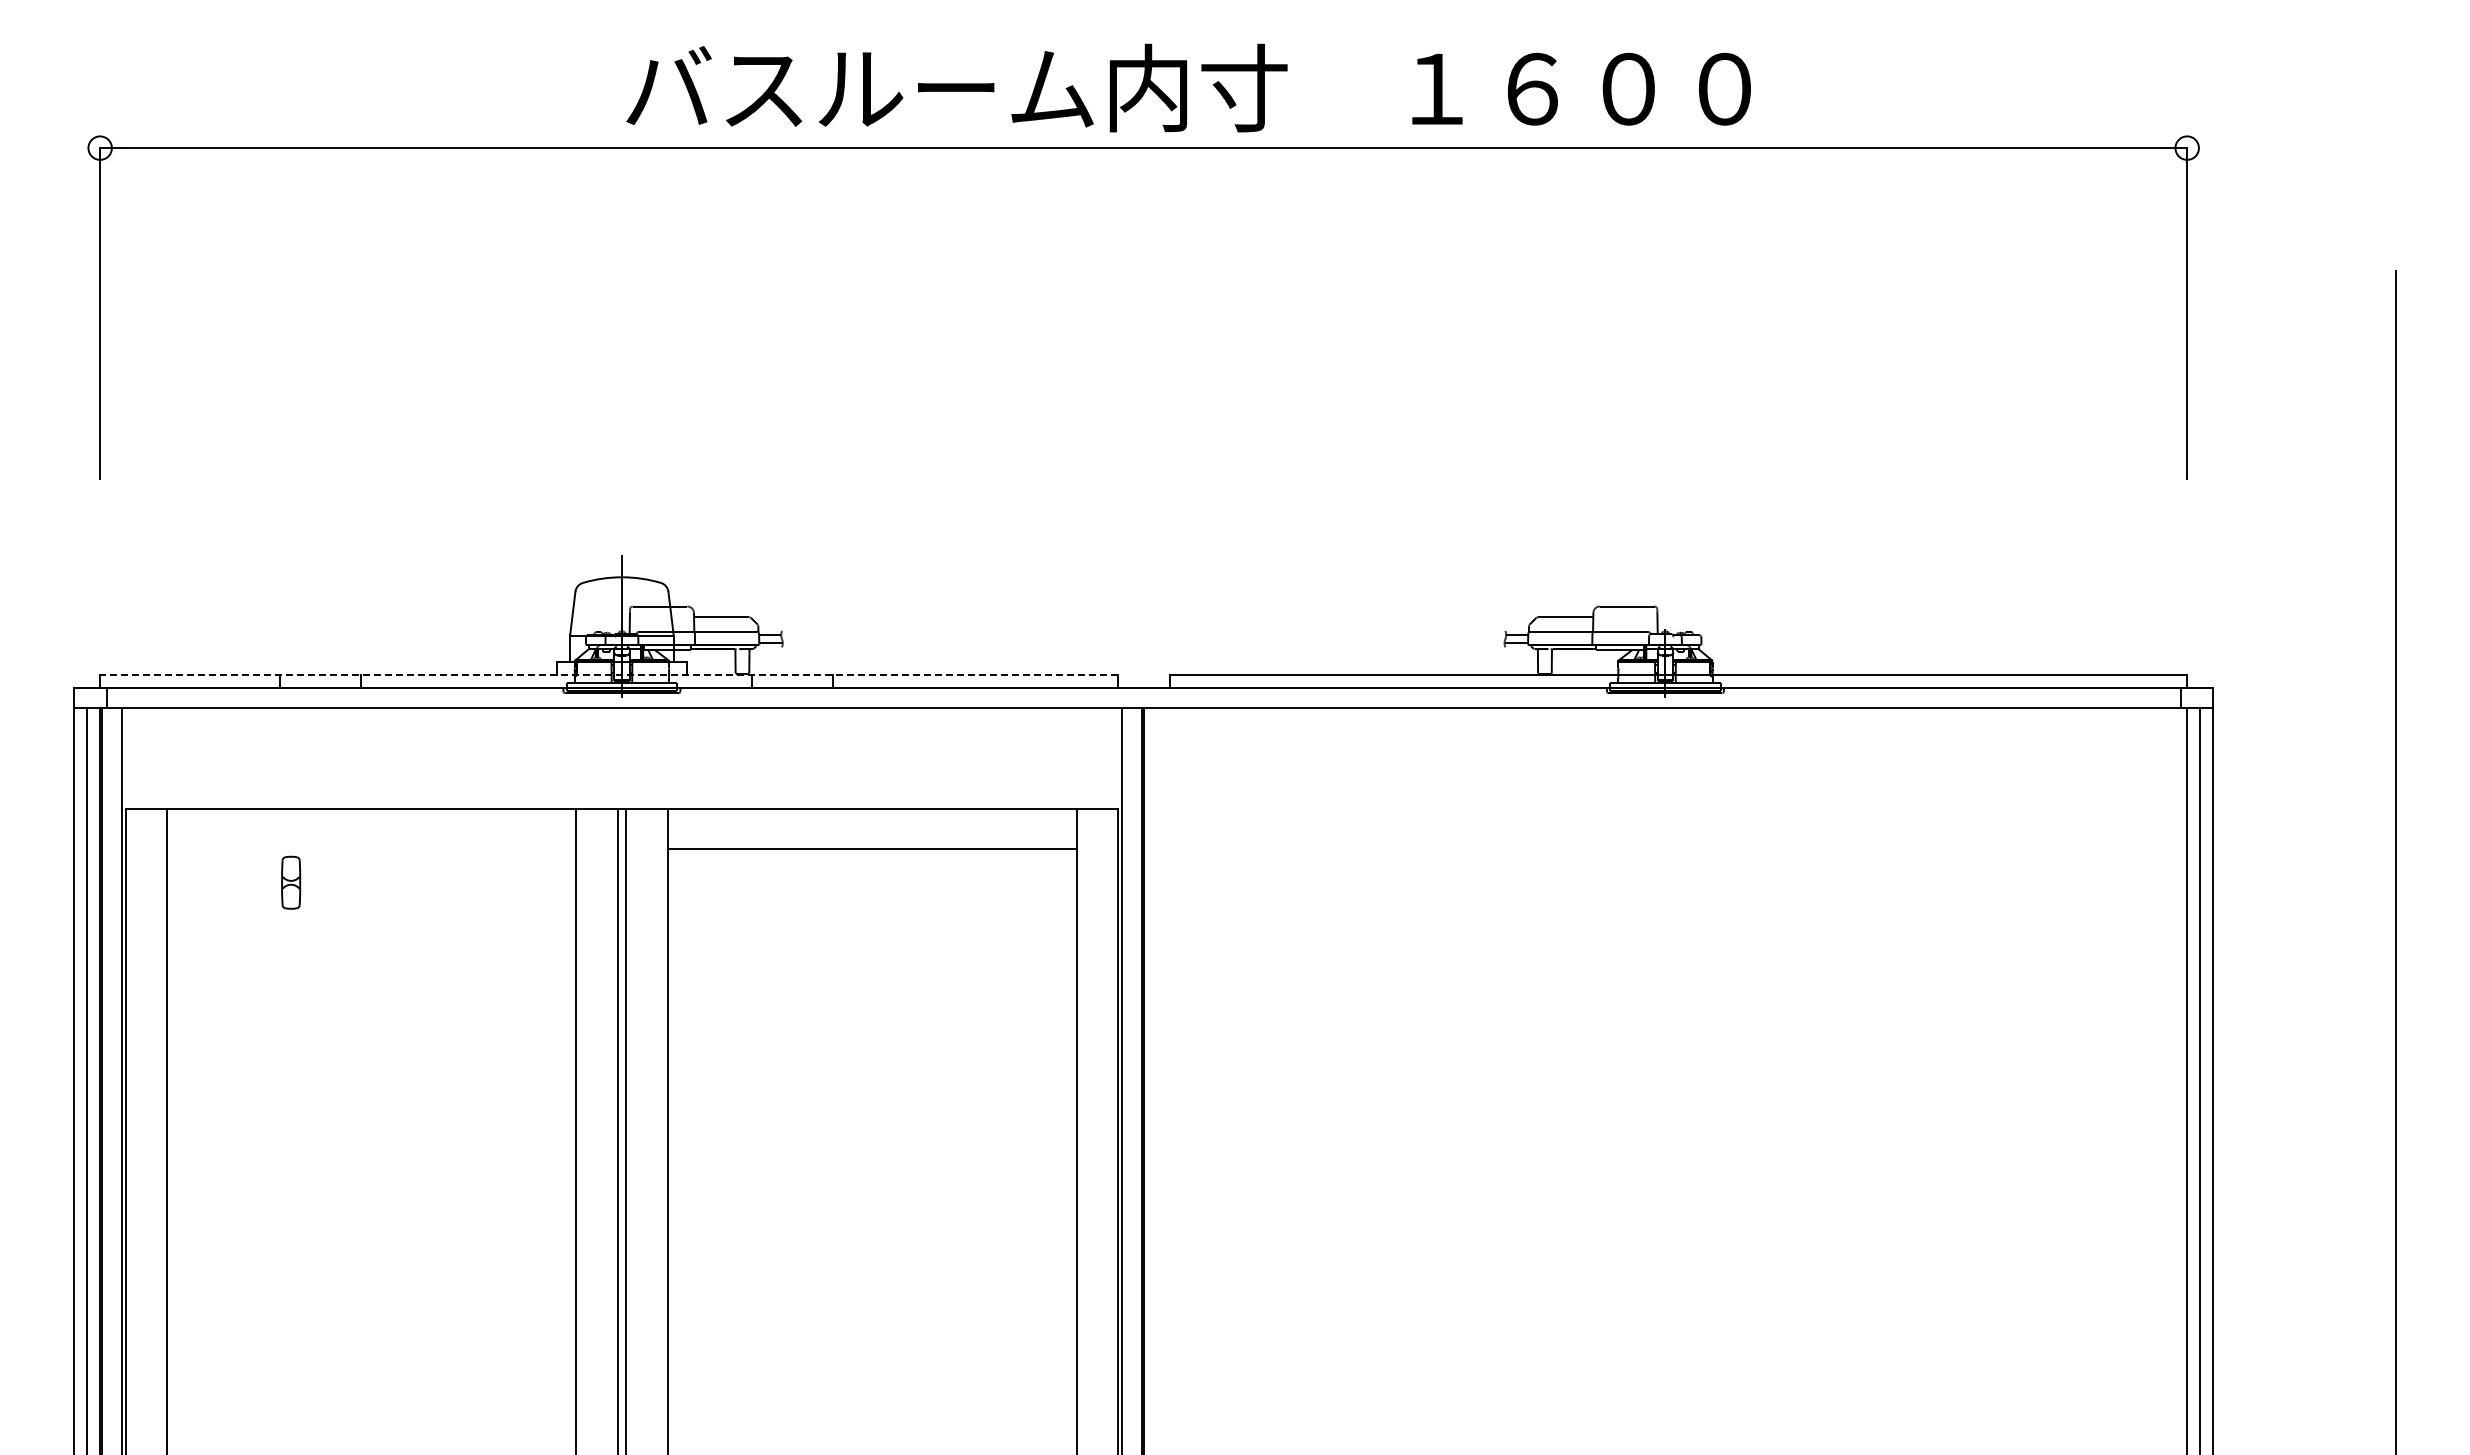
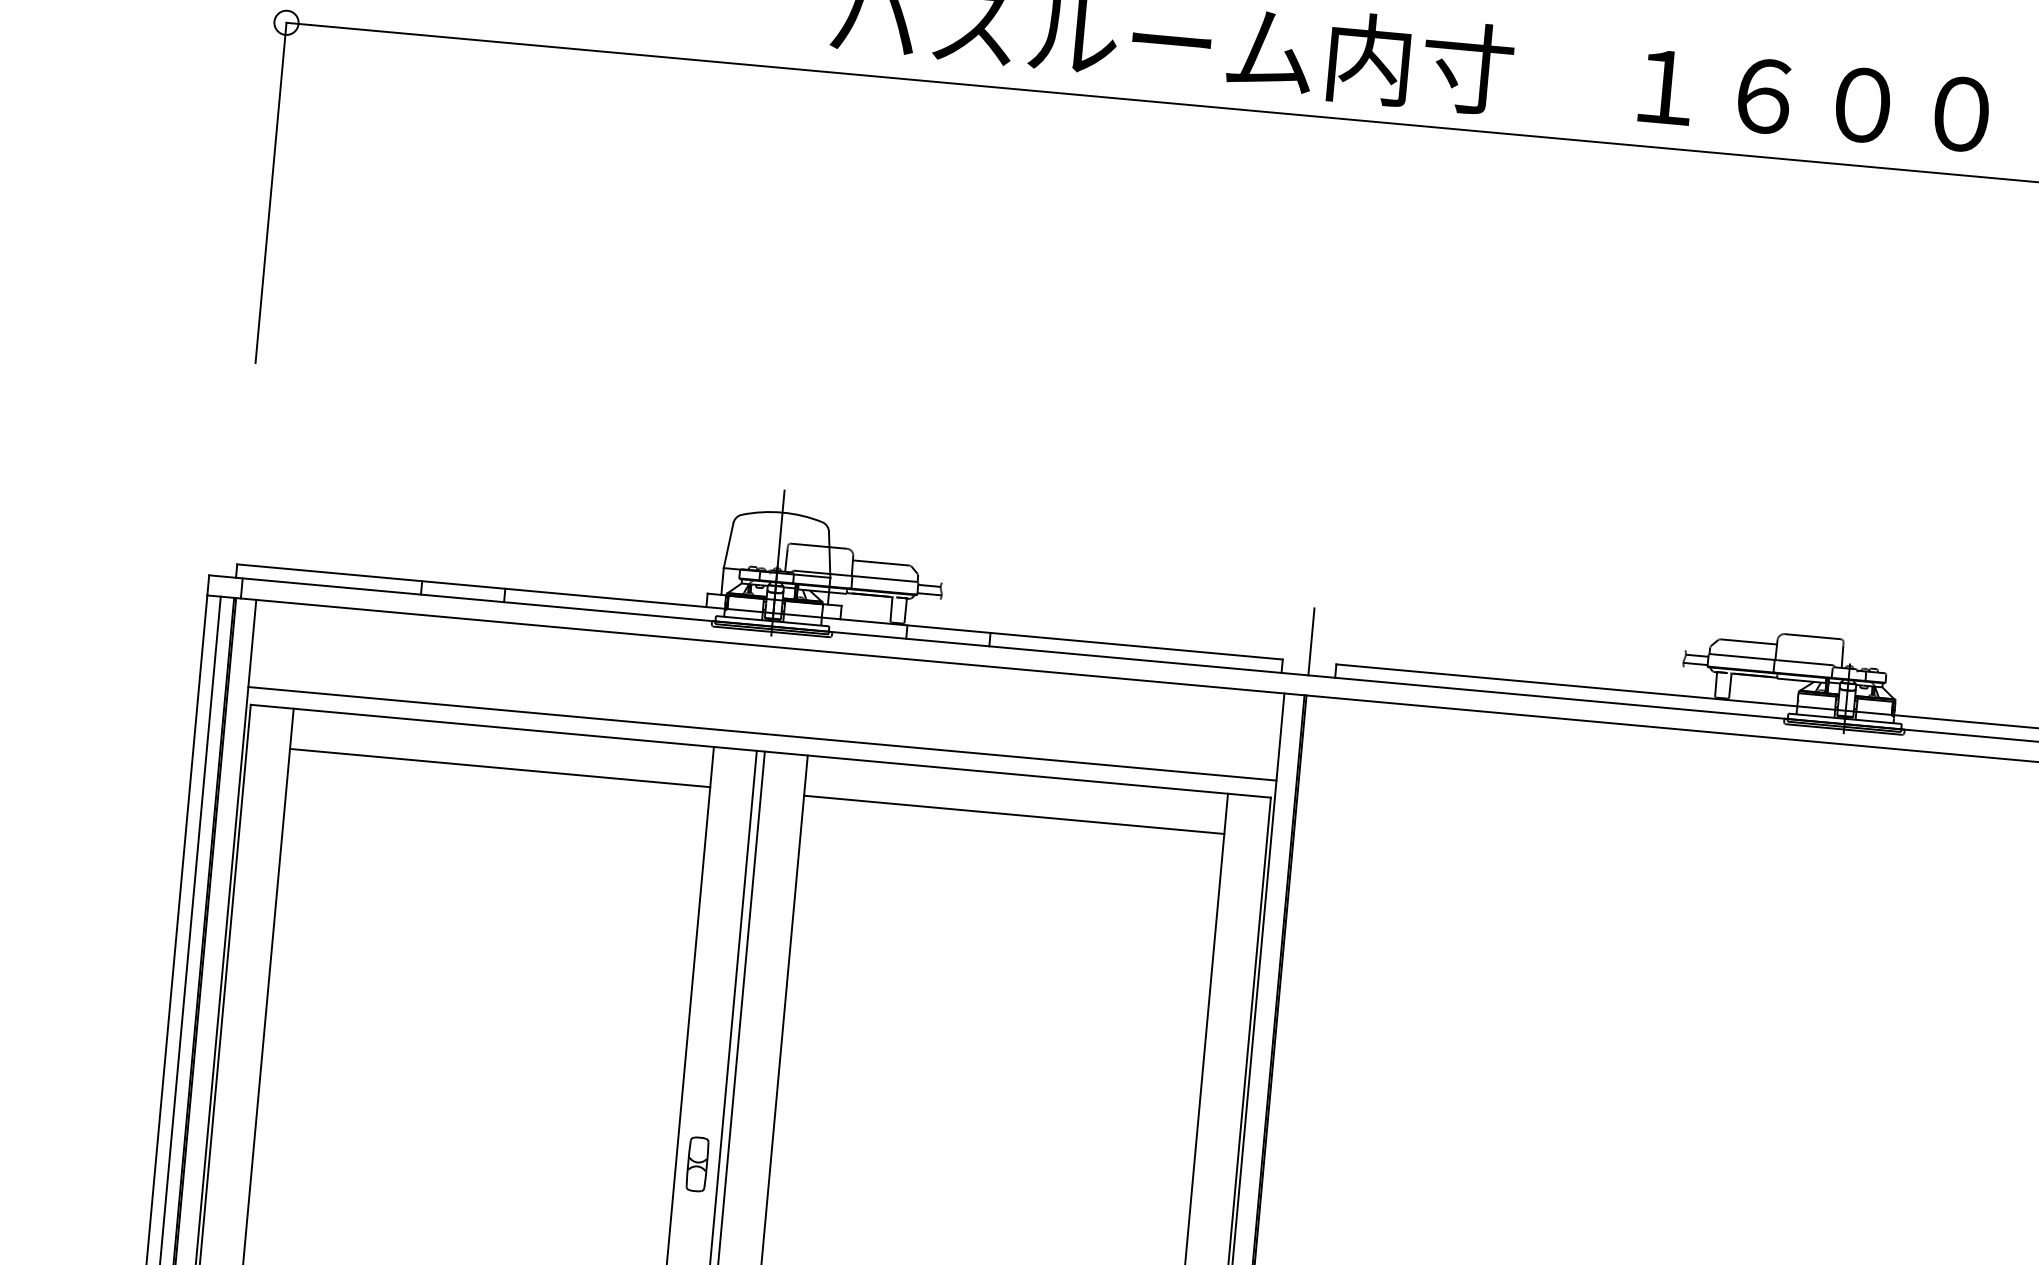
line: (1143, 655) -> (1311, 641), added
line: (608, 675) -> (759, 612), dashed -> solid
line: (621, 792) -> (761, 733), added
line: (371, 848) -> (499, 767), added
part: (291, 882) -> (697, 1164), moved

